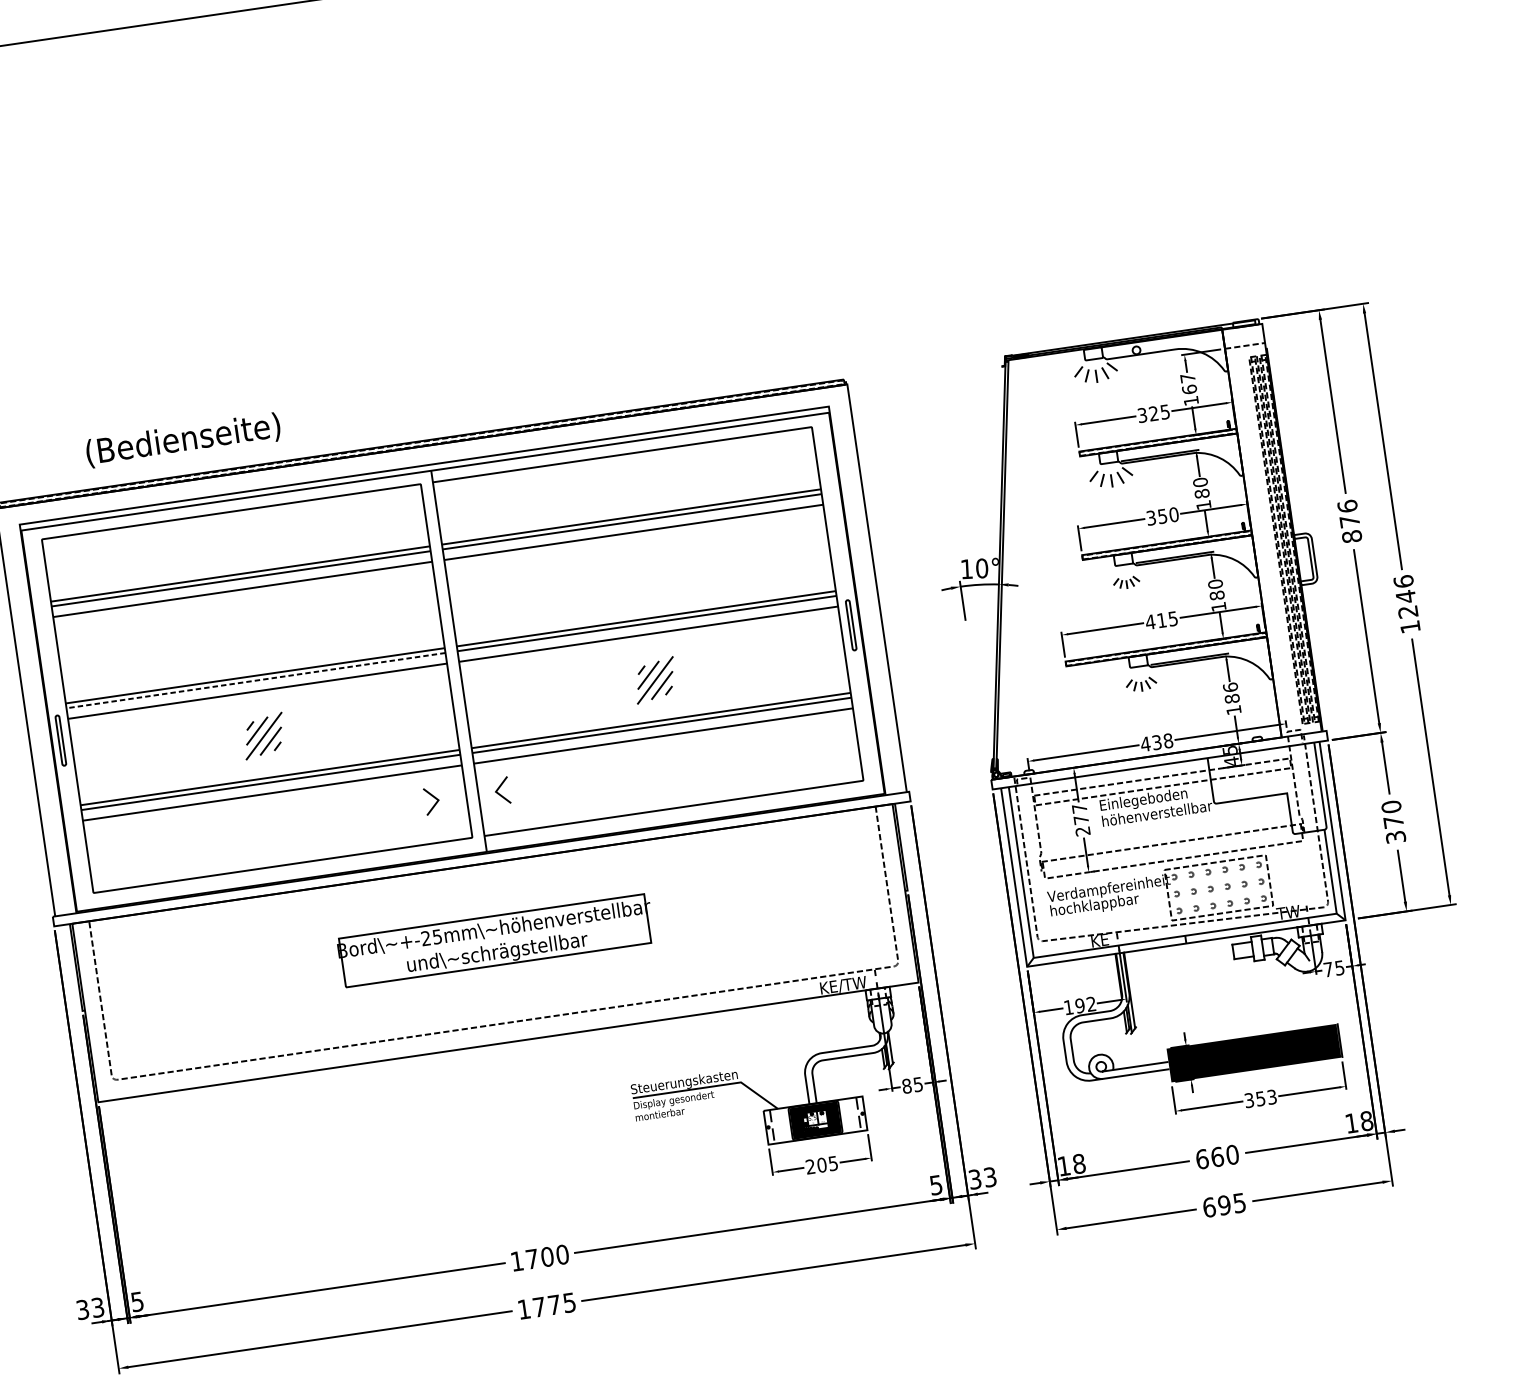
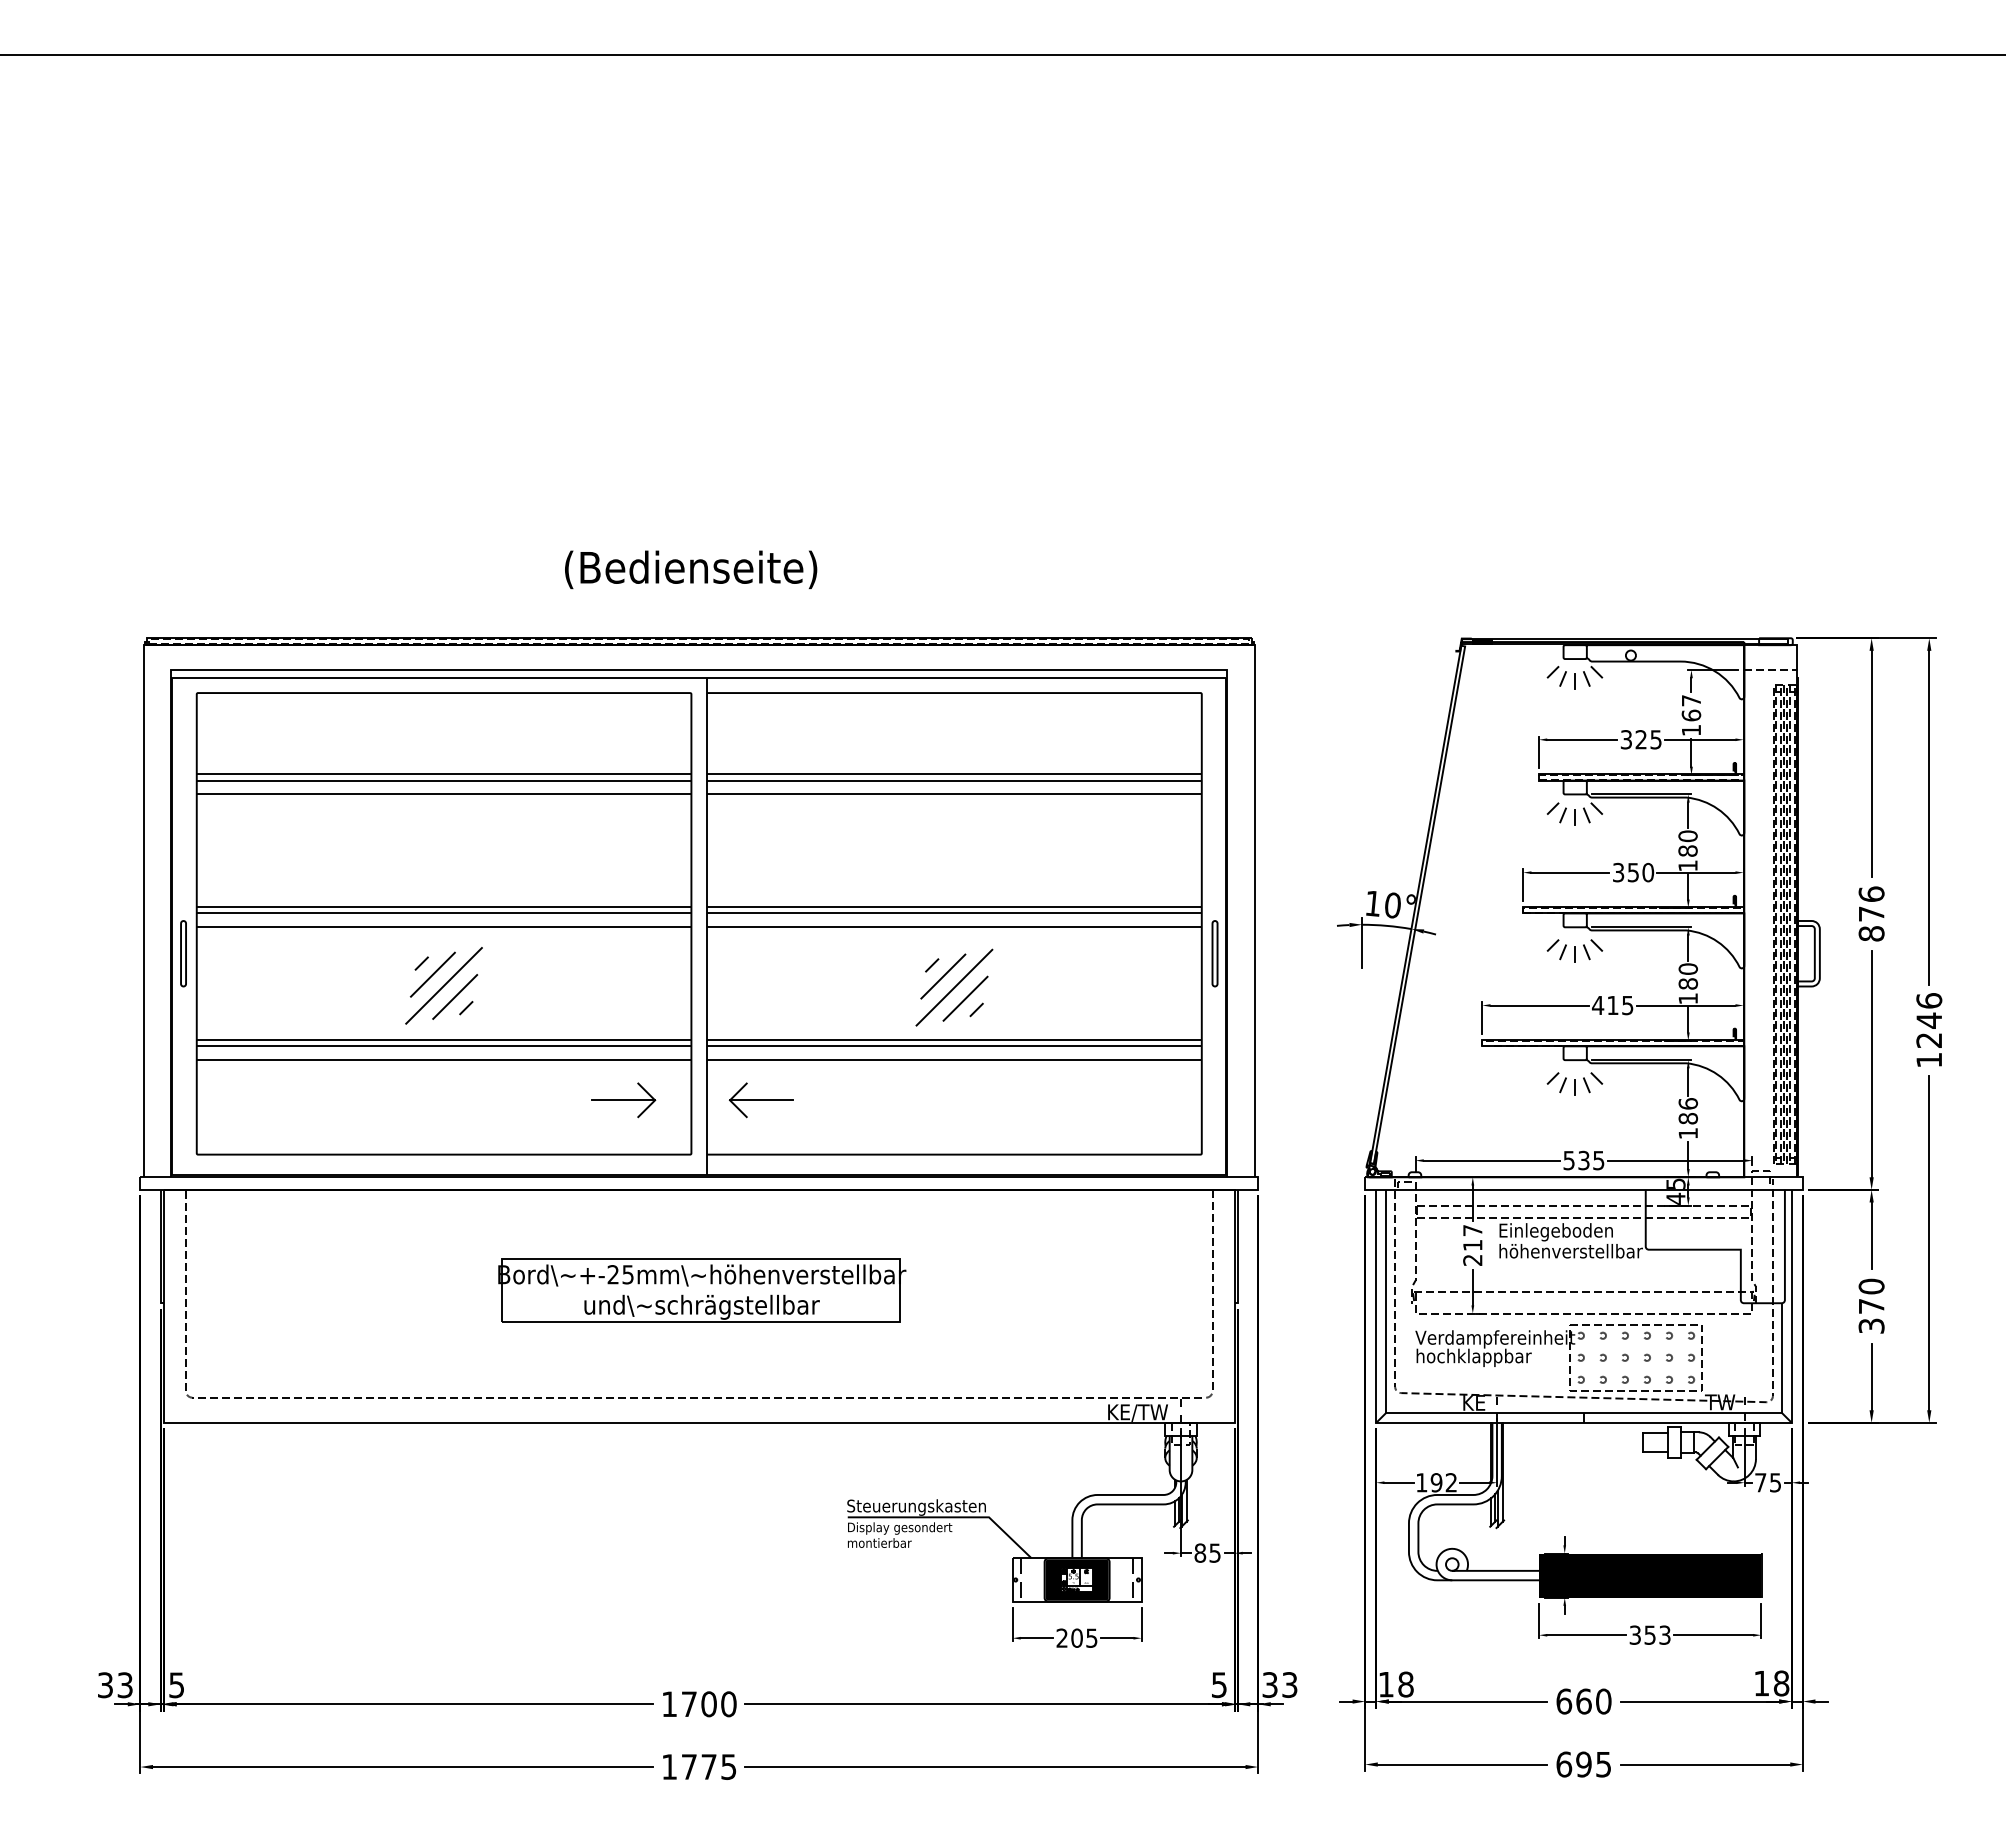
text: (183, 440) -> (691, 569), moved
part: (1126, 582) -> (1574, 950), size x1.67
line: (255, 680) -> (443, 913), dashed -> solid
part: (655, 680) -> (954, 987), size x1.43
part: (1141, 684) -> (1574, 1083), size x1.43
part: (263, 735) -> (443, 985), size x1.43
text: (1156, 742) -> (1583, 1160), 438 -> 535
line: (520, 788) -> (761, 1100), added
line: (414, 803) -> (623, 1100), added
text: (1081, 820) -> (1472, 1245), 277 -> 217

